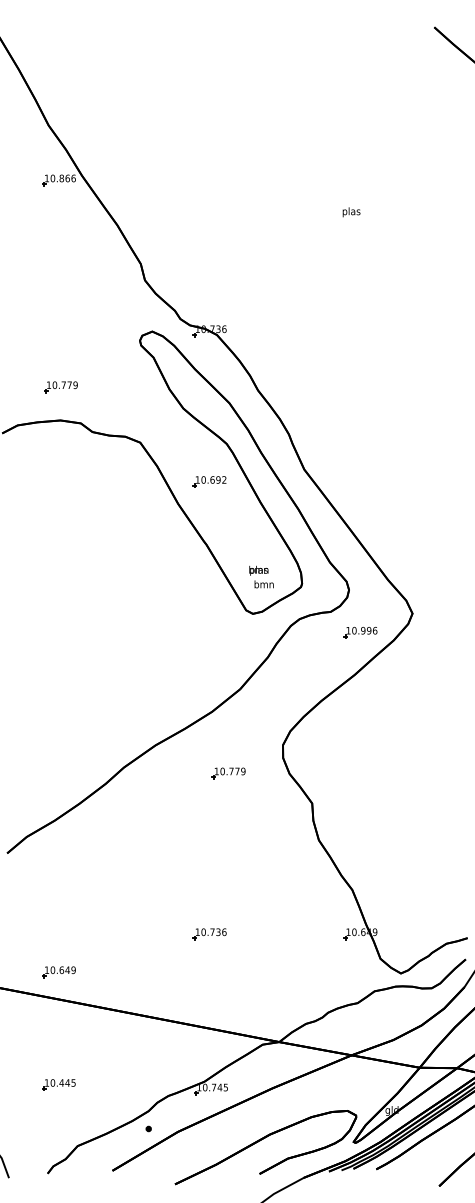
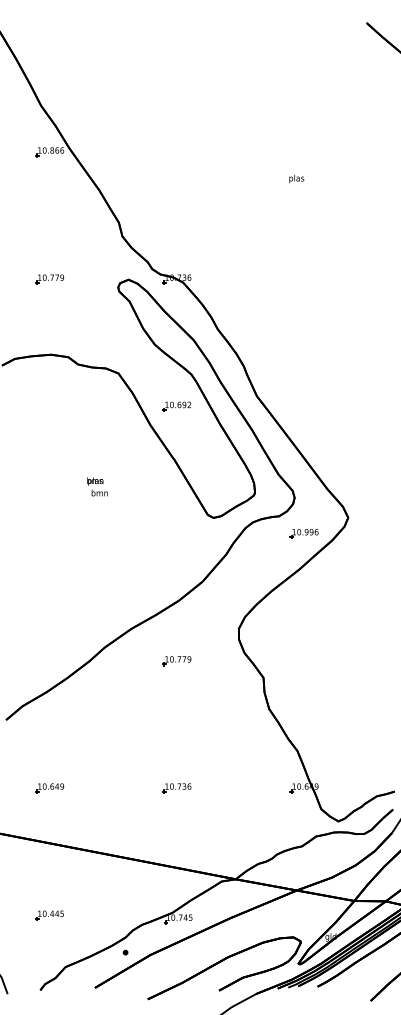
part: (60, 387) -> (49, 279), moved
text: (261, 576) -> (97, 486), moved
part: (228, 773) -> (176, 661), moved
part: (58, 972) -> (49, 788), moved

